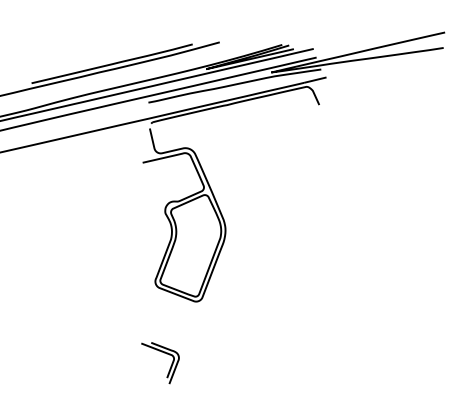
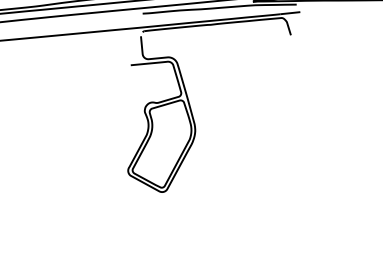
part: (169, 368) -> (130, 247), removed

